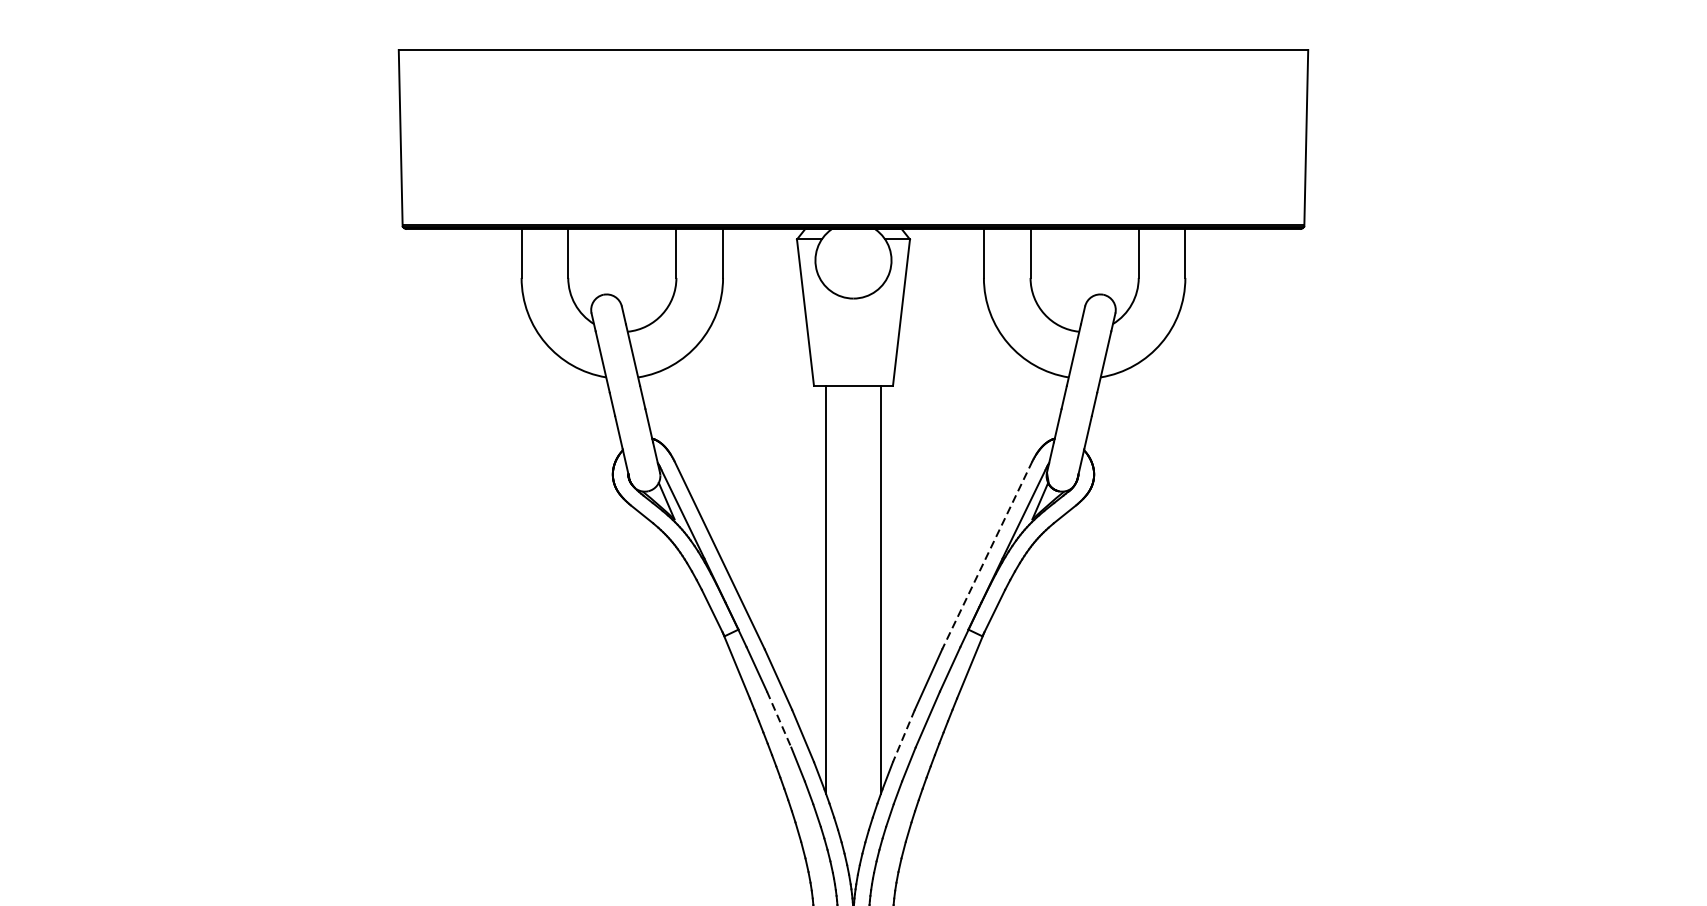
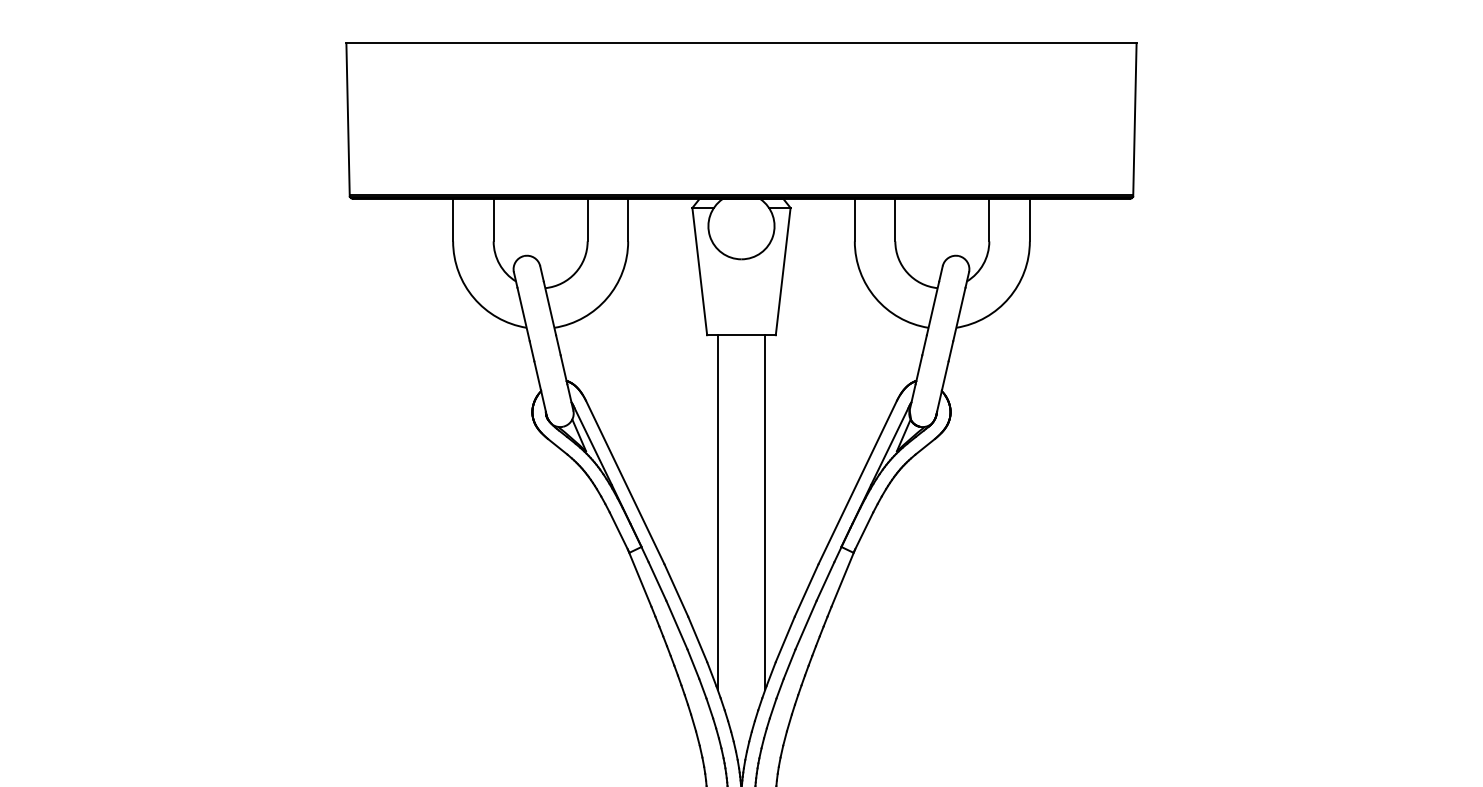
line: (987, 555) -> (857, 482), dashed -> solid
line: (778, 720) -> (676, 625), dashed -> solid
line: (904, 736) -> (785, 639), dashed -> solid

